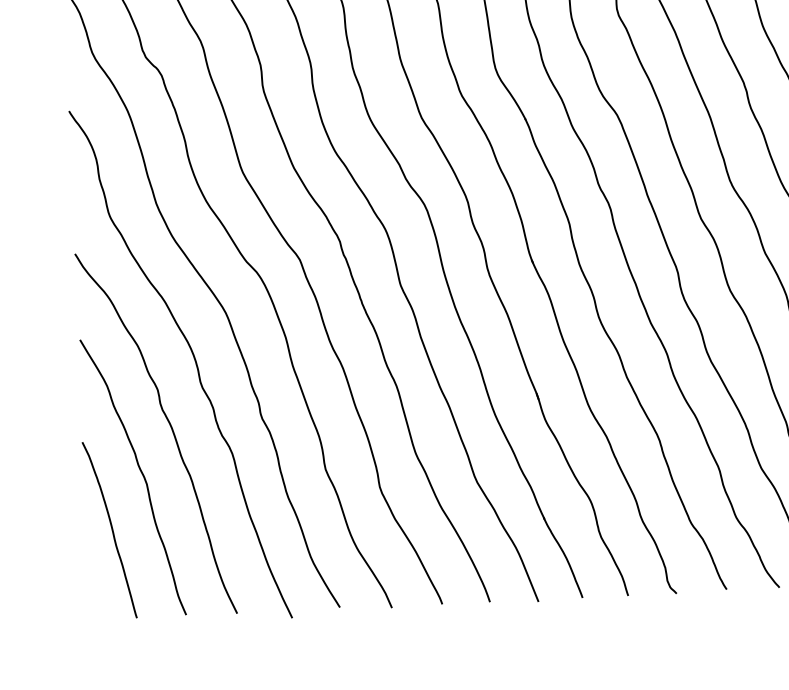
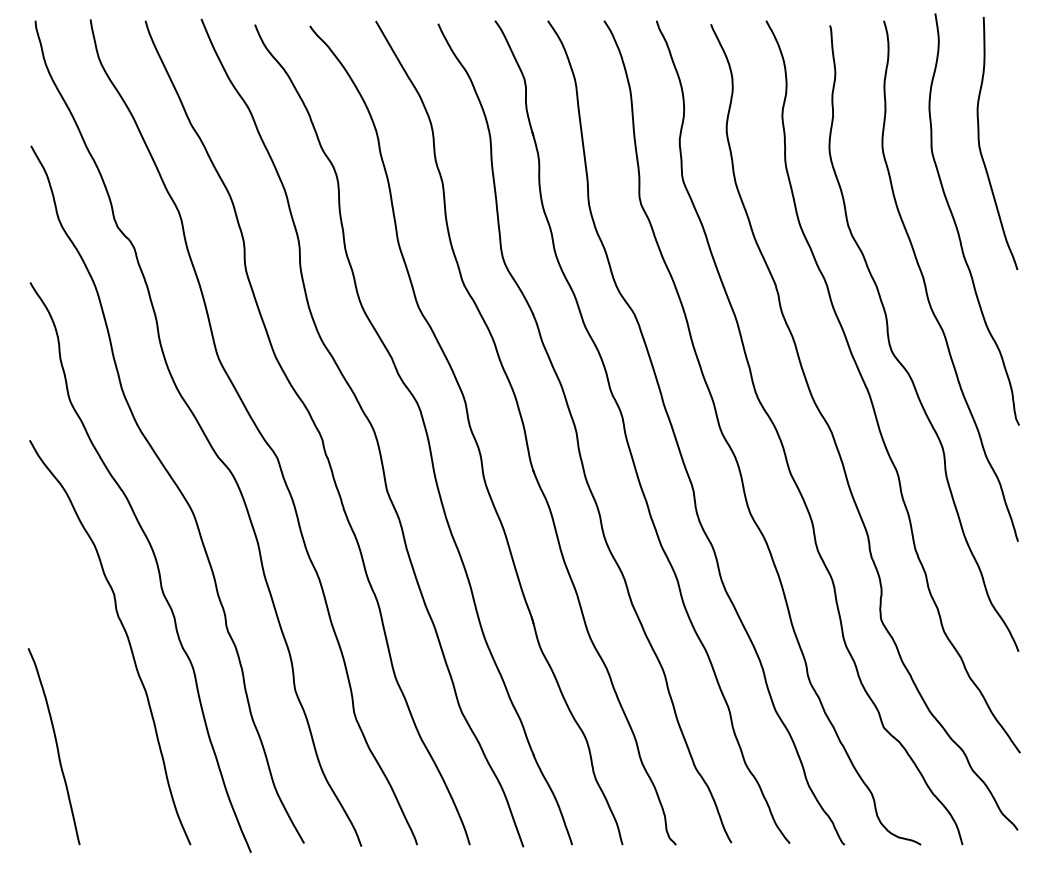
curve: (140, 473) -> (91, 685), removed

